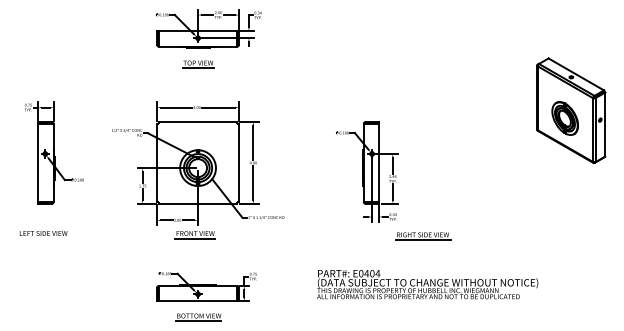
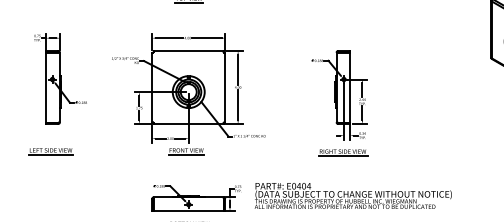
part: (423, 236) -> (343, 153), moved
line: (43, 238) -> (50, 154), added
text: (427, 284) -> (353, 195), moved

